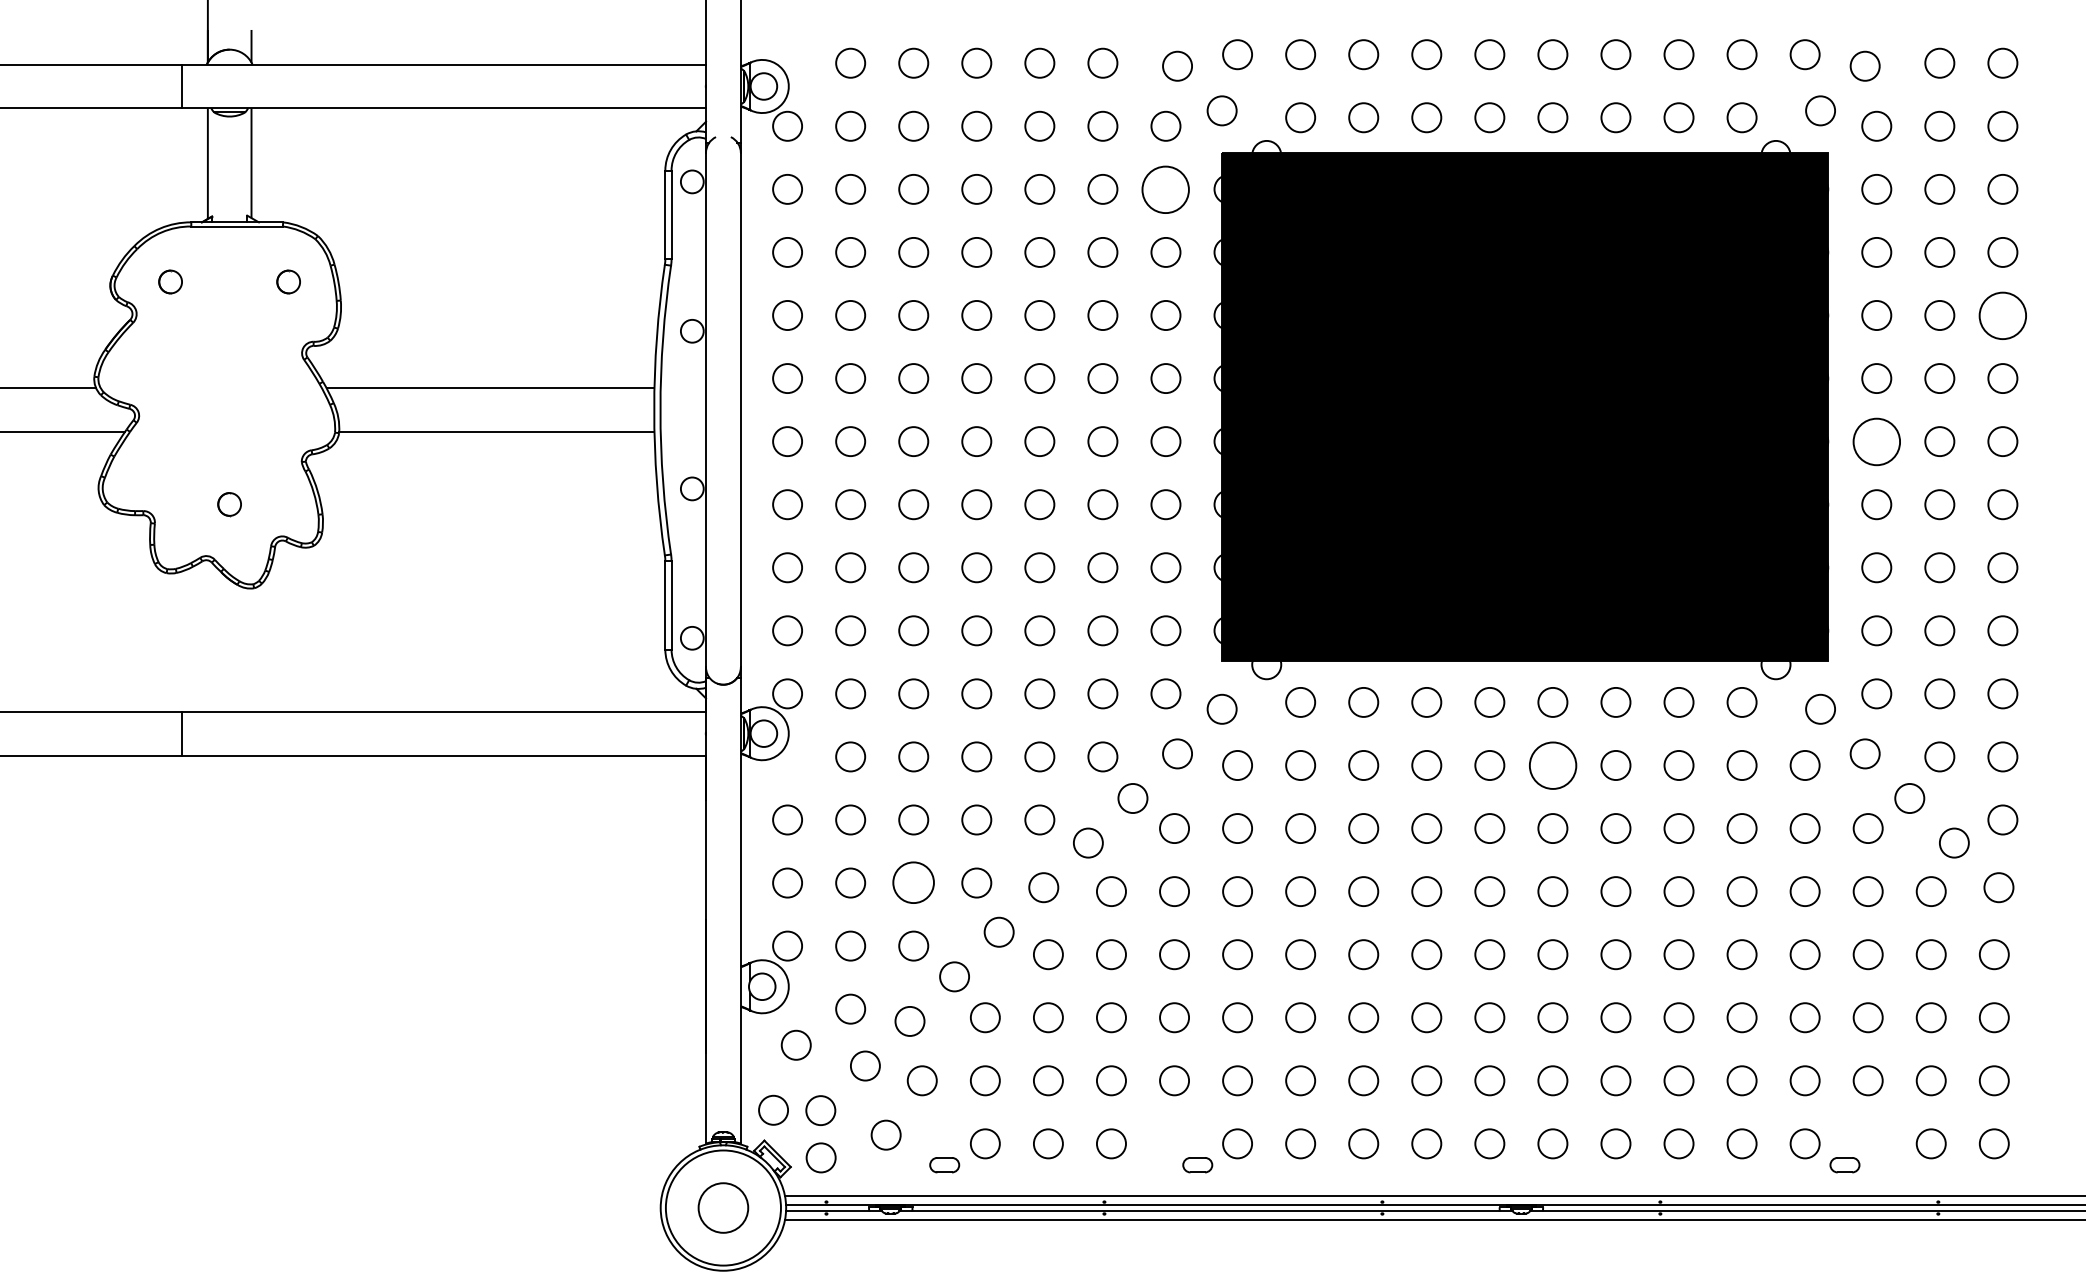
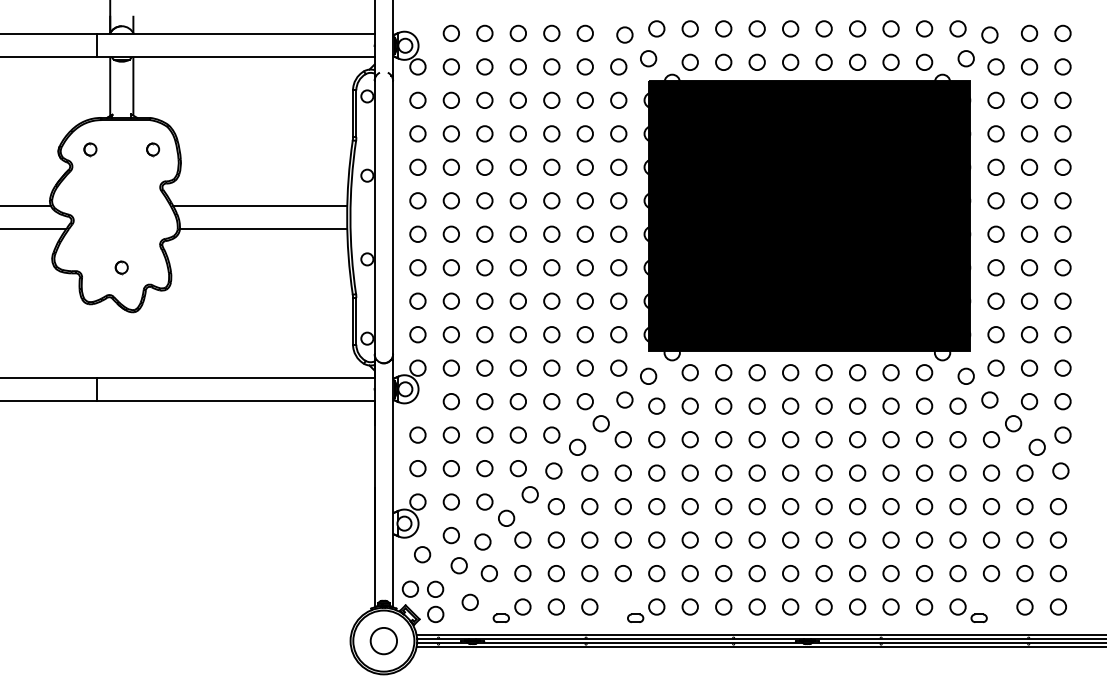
circle: (1165, 187) -> (618, 99), size x0.62
circle: (2001, 313) -> (1062, 166), size x0.62
circle: (1875, 440) -> (995, 233), size x0.62
circle: (1551, 764) -> (823, 405), size x0.62
circle: (913, 882) -> (484, 468), size x0.71

